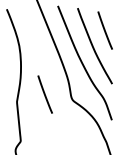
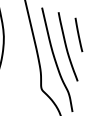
line: (44, 94) -> (18, 81), removed

